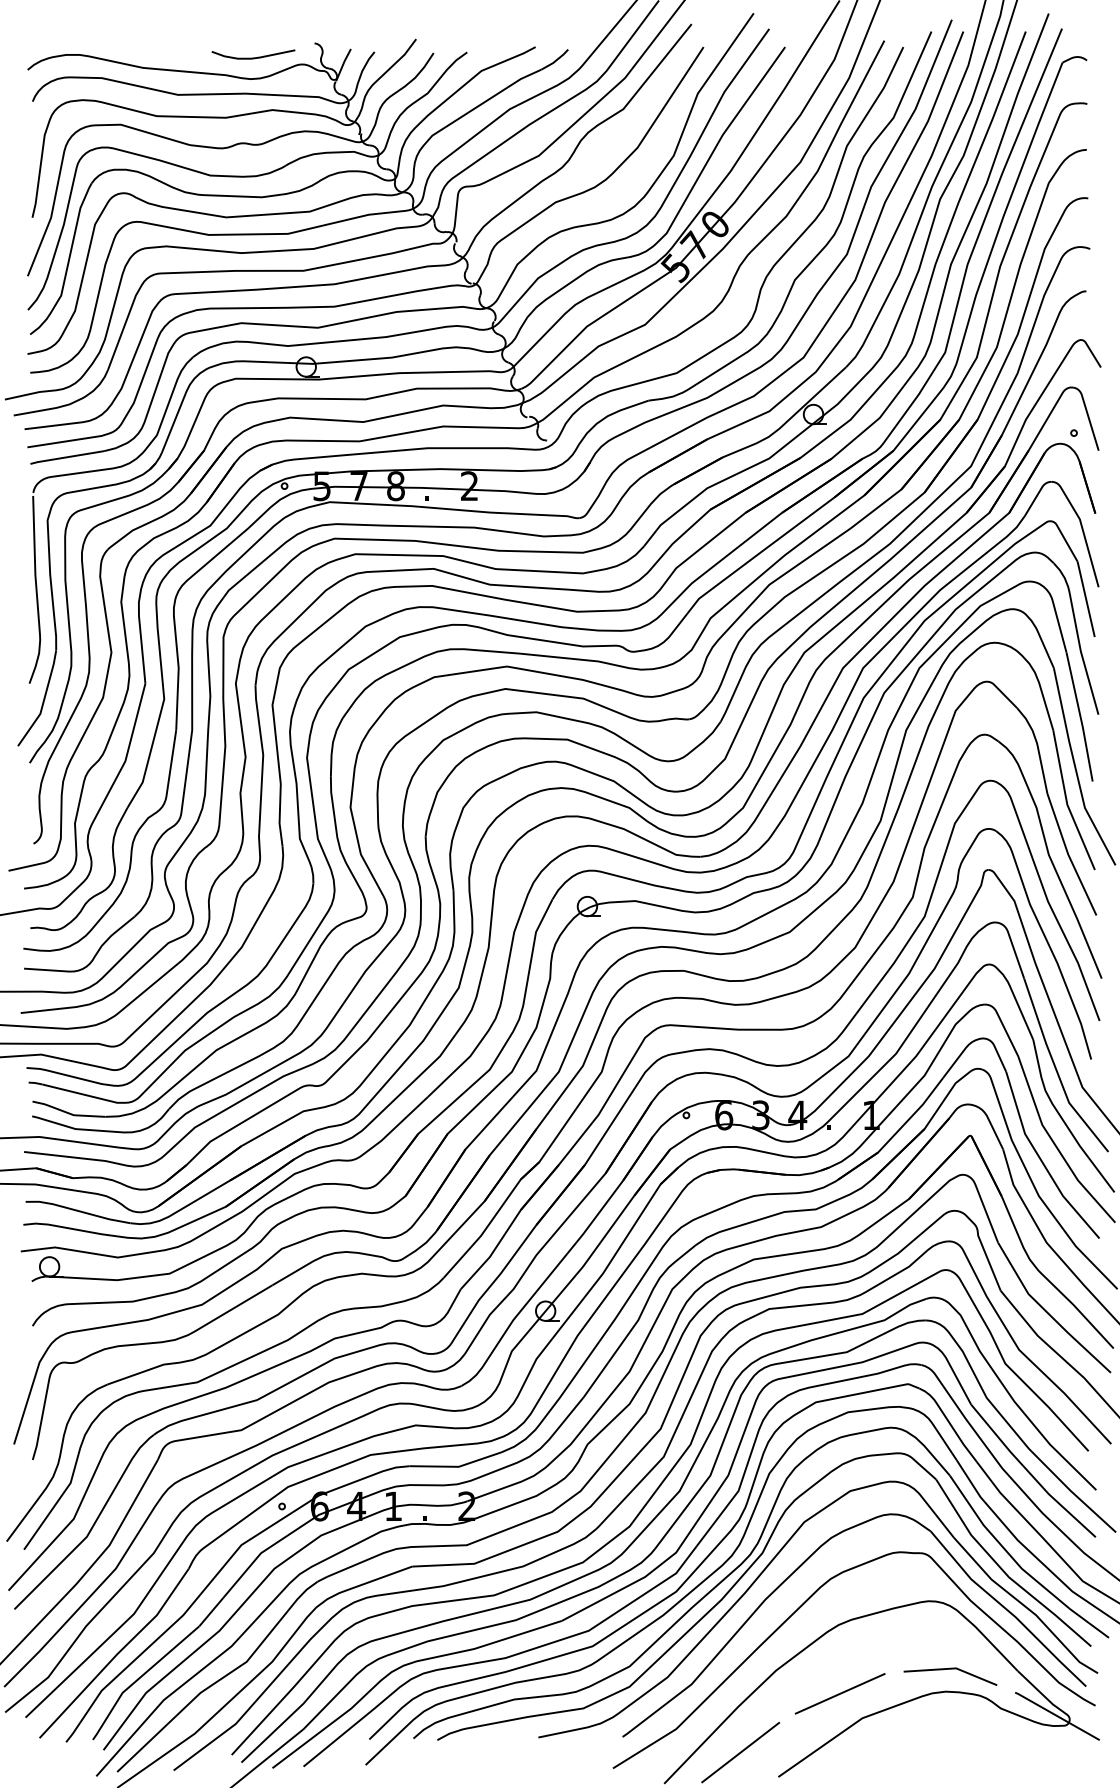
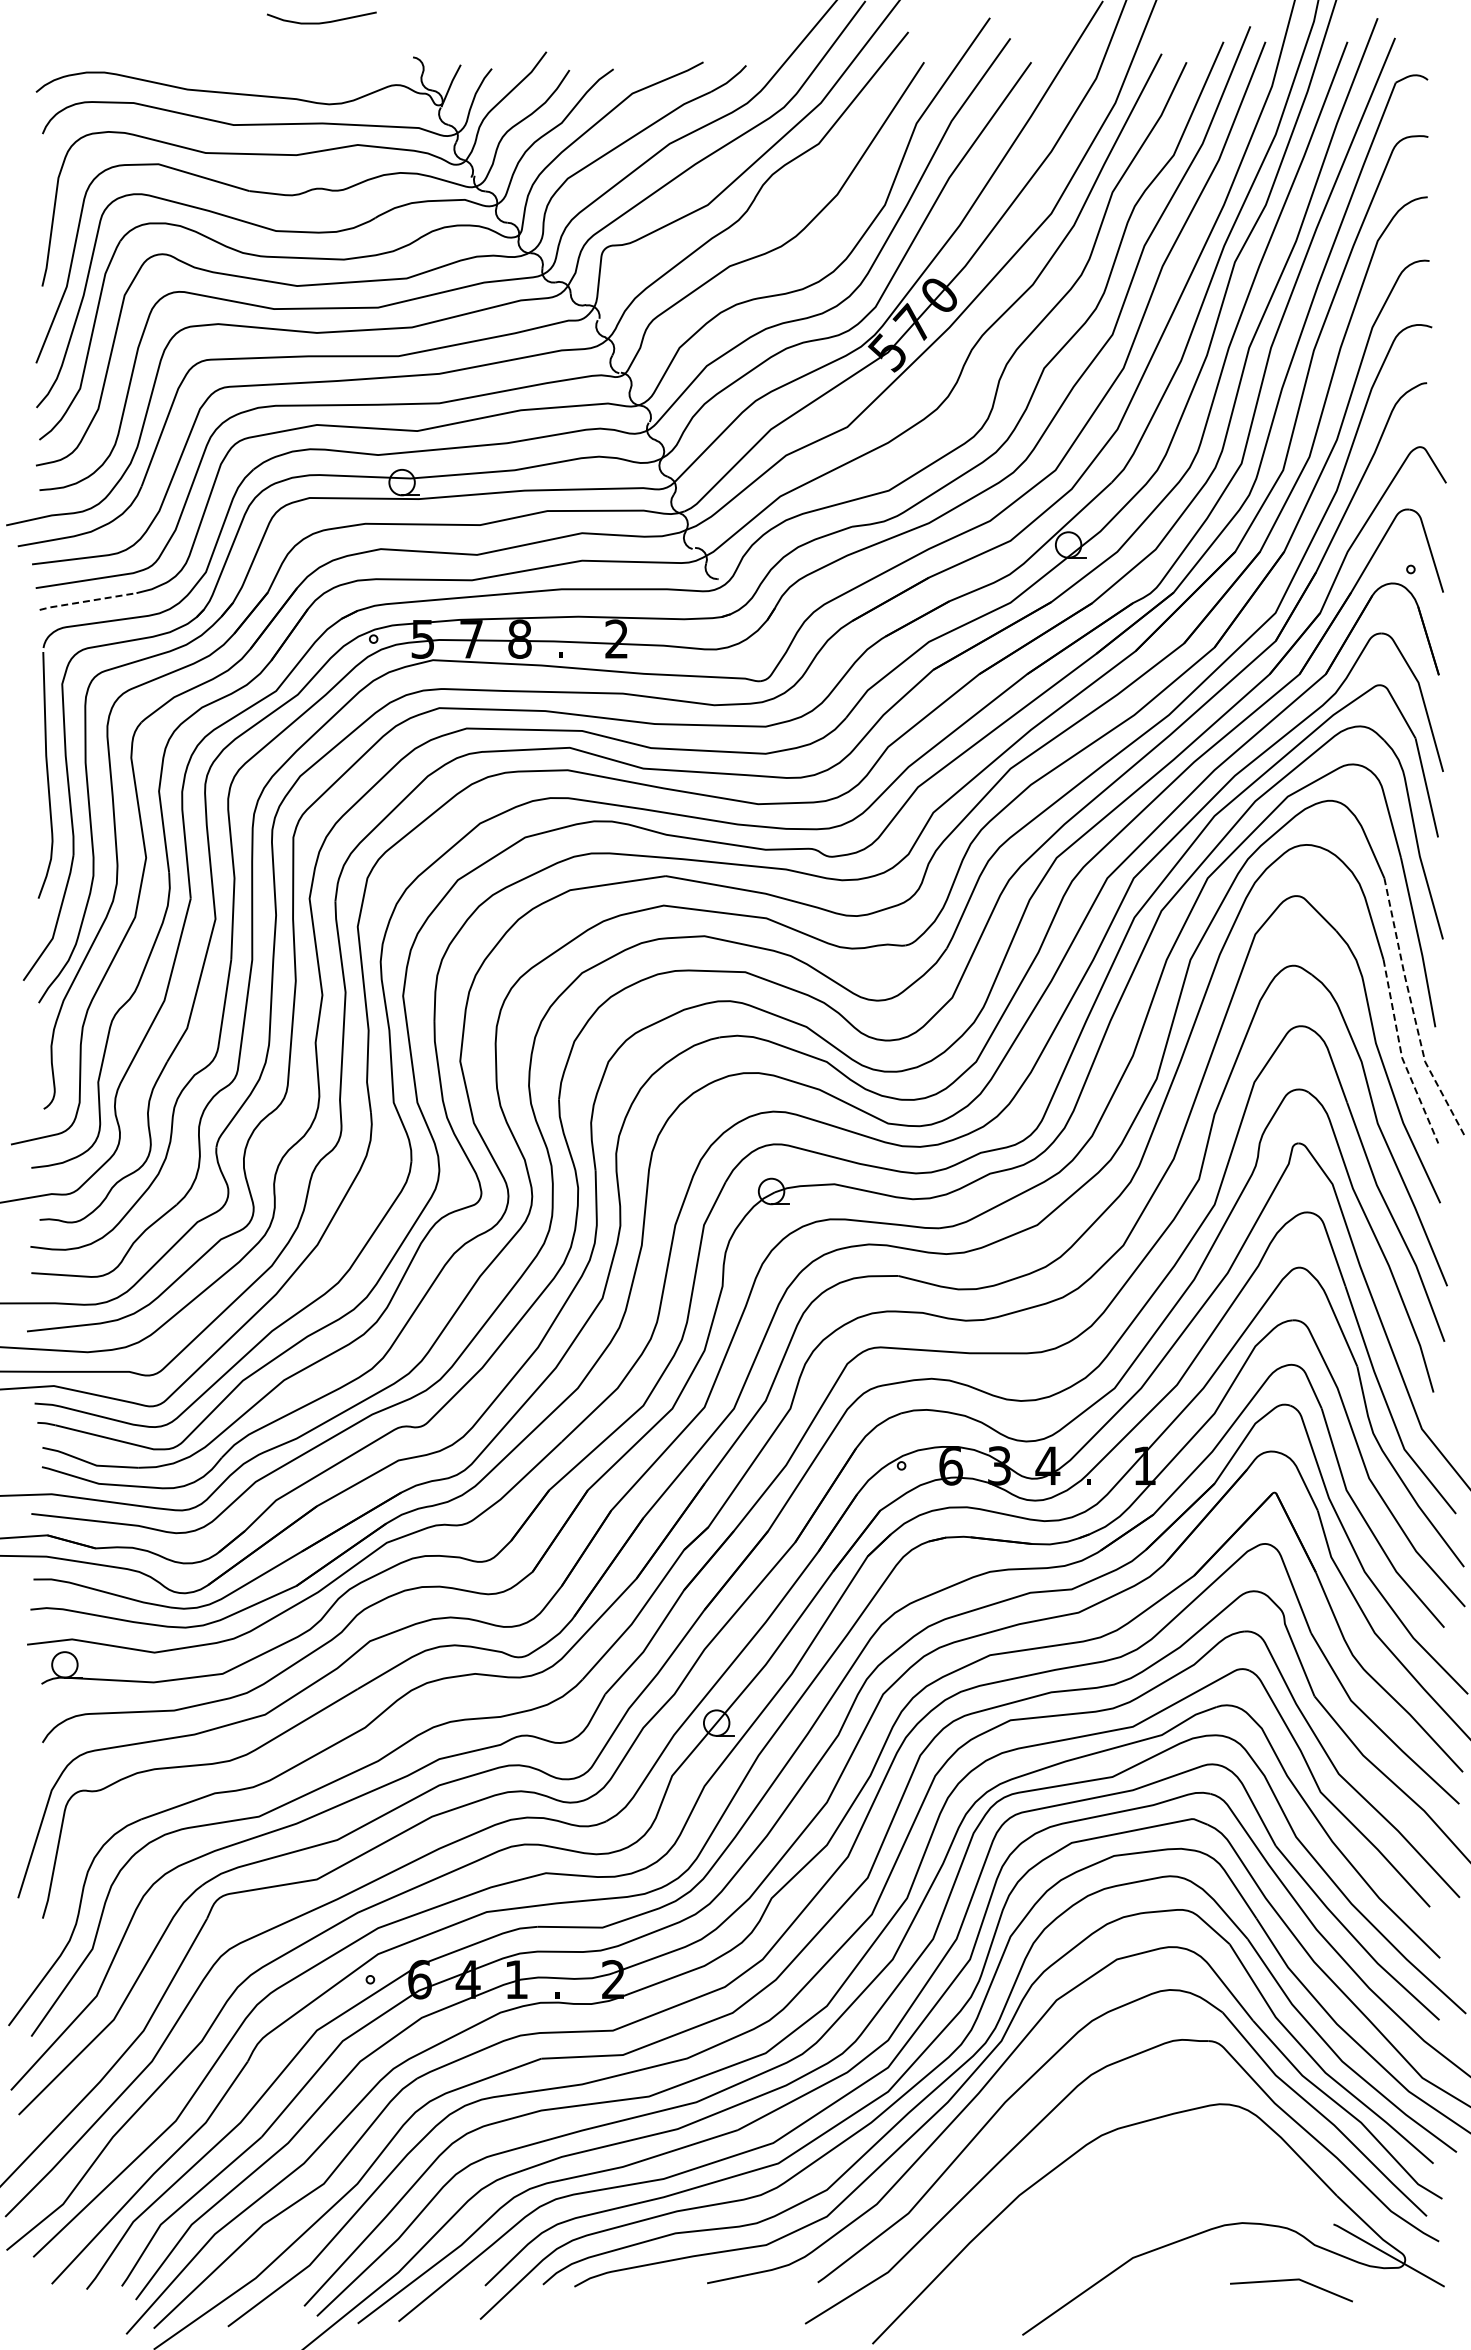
curve: (255, 57) -> (324, 21), moved
line: (66, 457) -> (87, 601), solid -> dashed
line: (1076, 770) -> (1413, 1012), solid -> dashed
line: (1066, 802) -> (1401, 1054), solid -> dashed
line: (947, 1669) -> (1287, 2281), moved
line: (840, 1693) -> (1103, 2225), removed
line: (740, 1752) -> (972, 2303), removed

